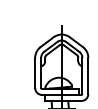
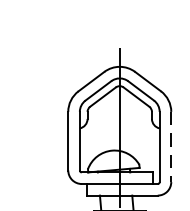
line: (88, 76) -> (171, 148), solid -> dashed

